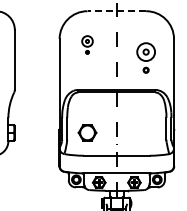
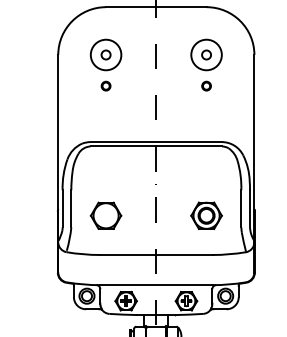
line: (116, 11) -> (155, 7), dashed -> solid
part: (87, 44) -> (106, 64), size x1.67
part: (145, 57) -> (205, 64), moved
part: (146, 132) -> (207, 215), added

